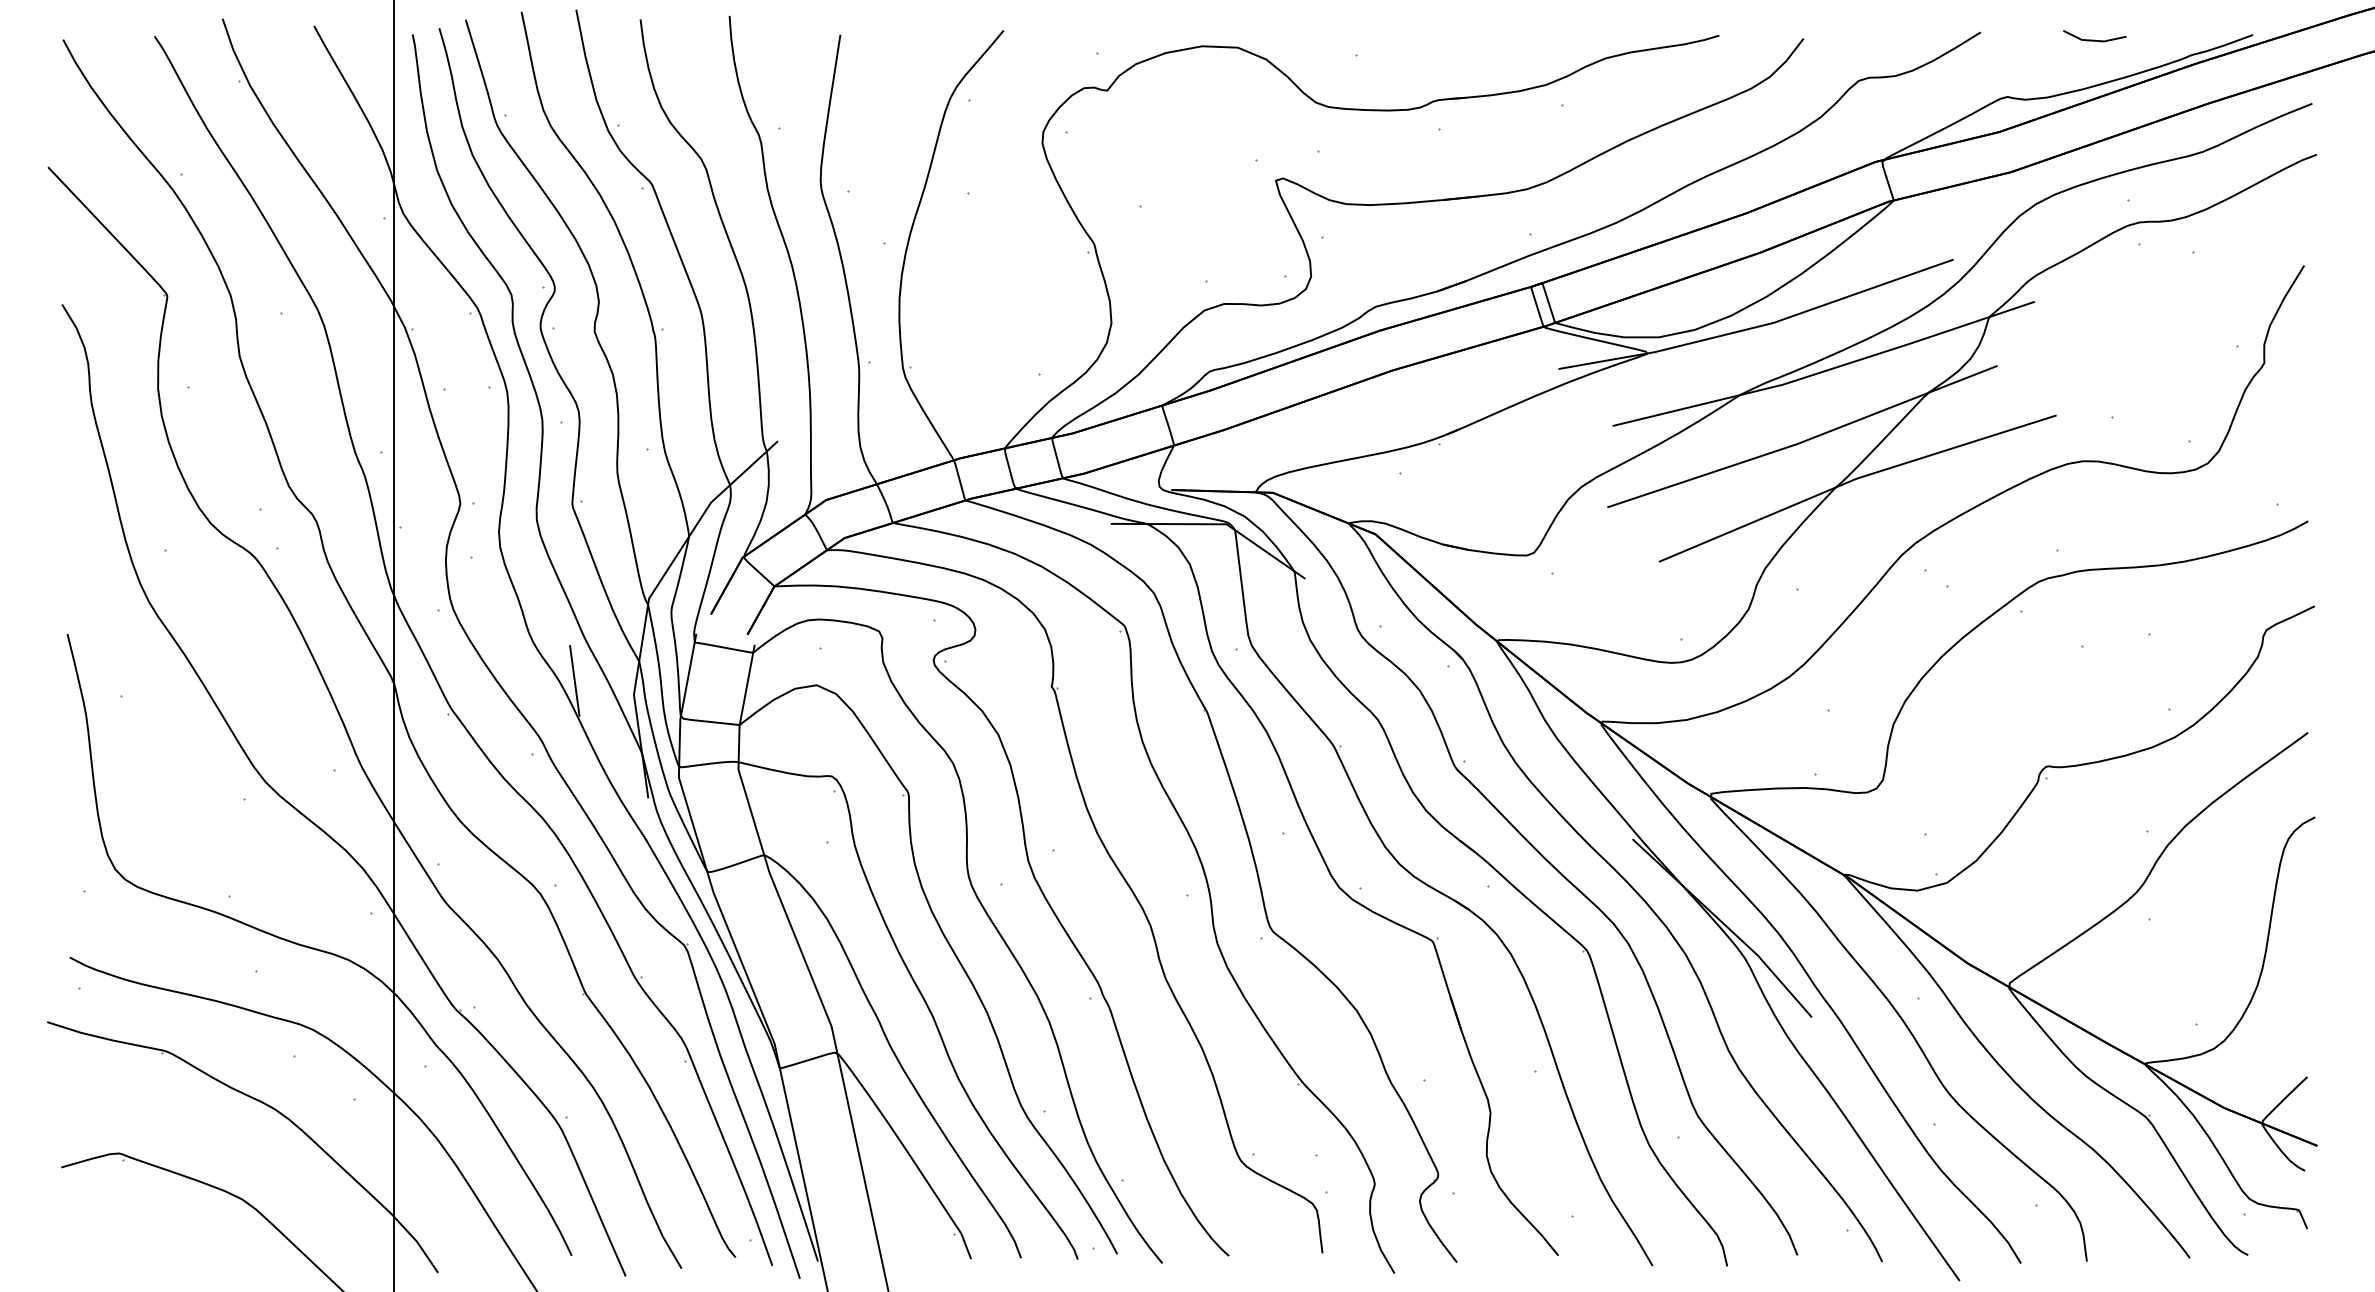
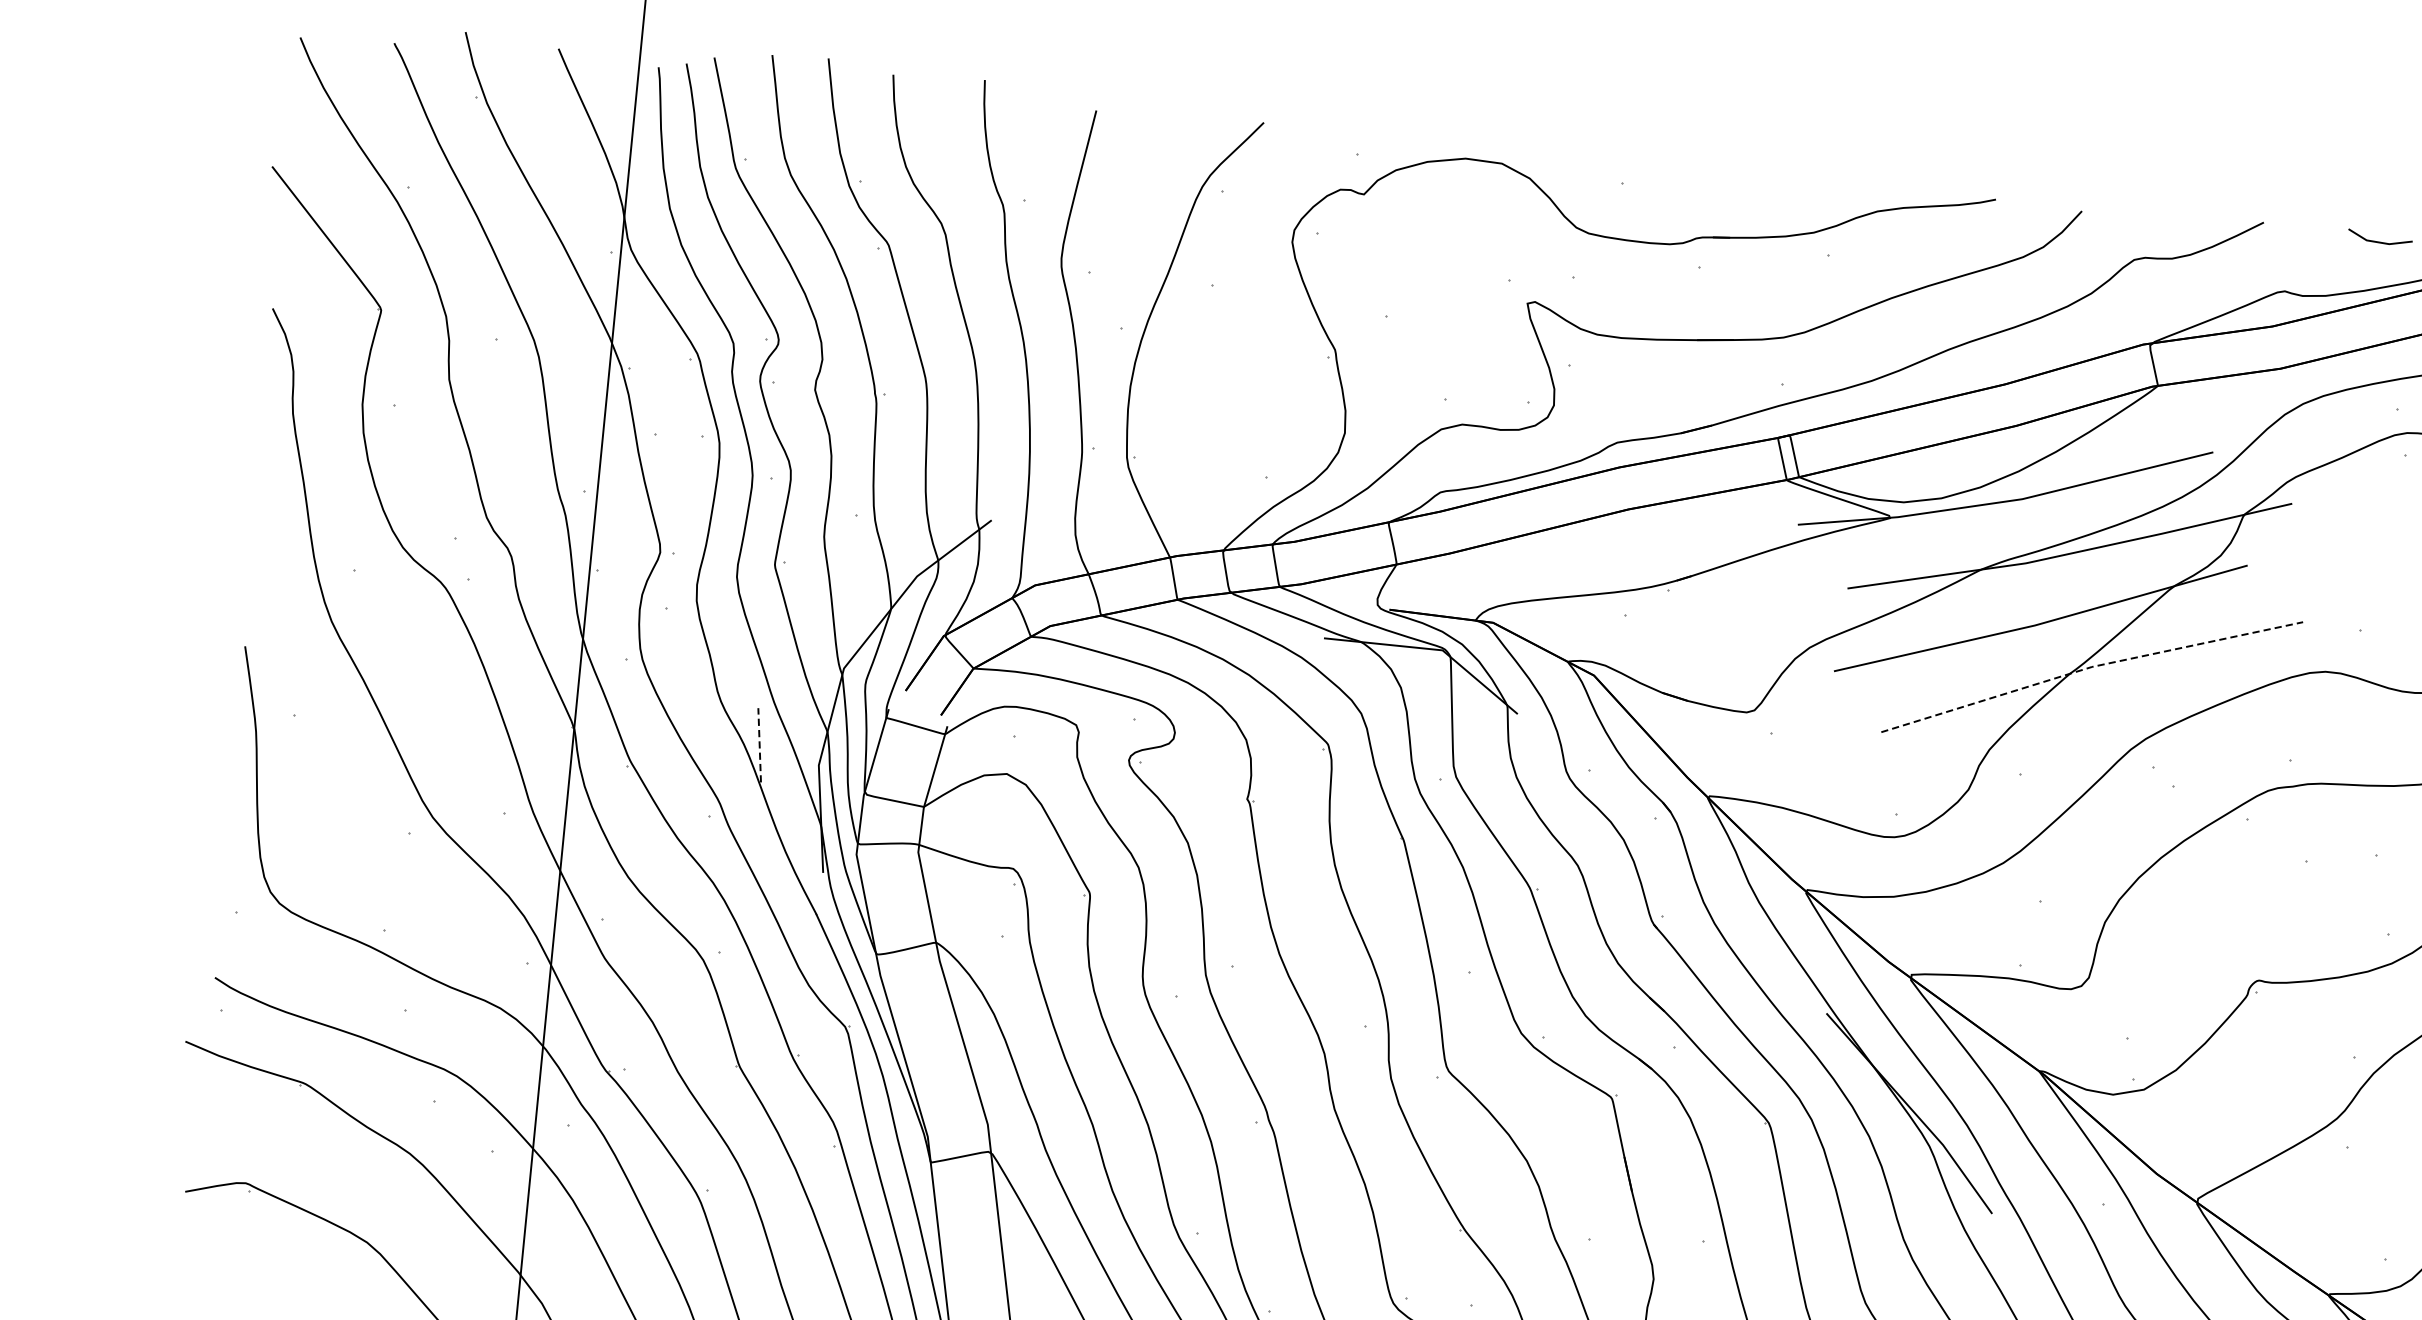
line: (1854, 479) -> (2089, 667), solid -> dashed
line: (574, 680) -> (759, 744), solid -> dashed

